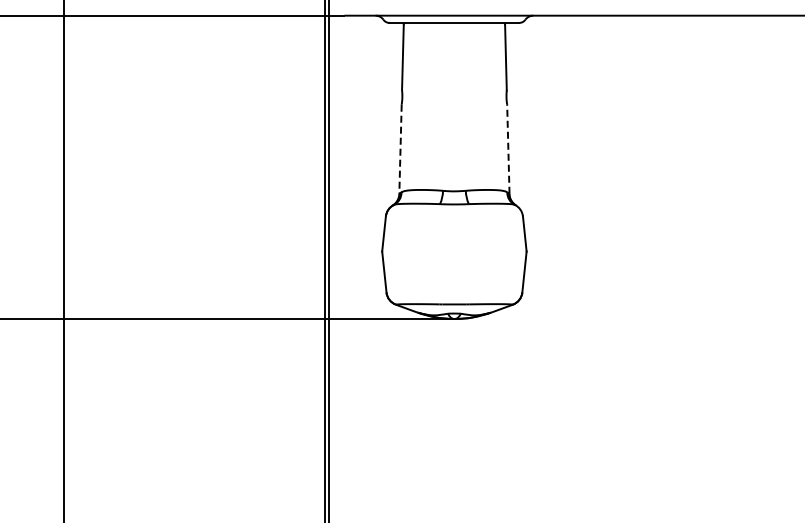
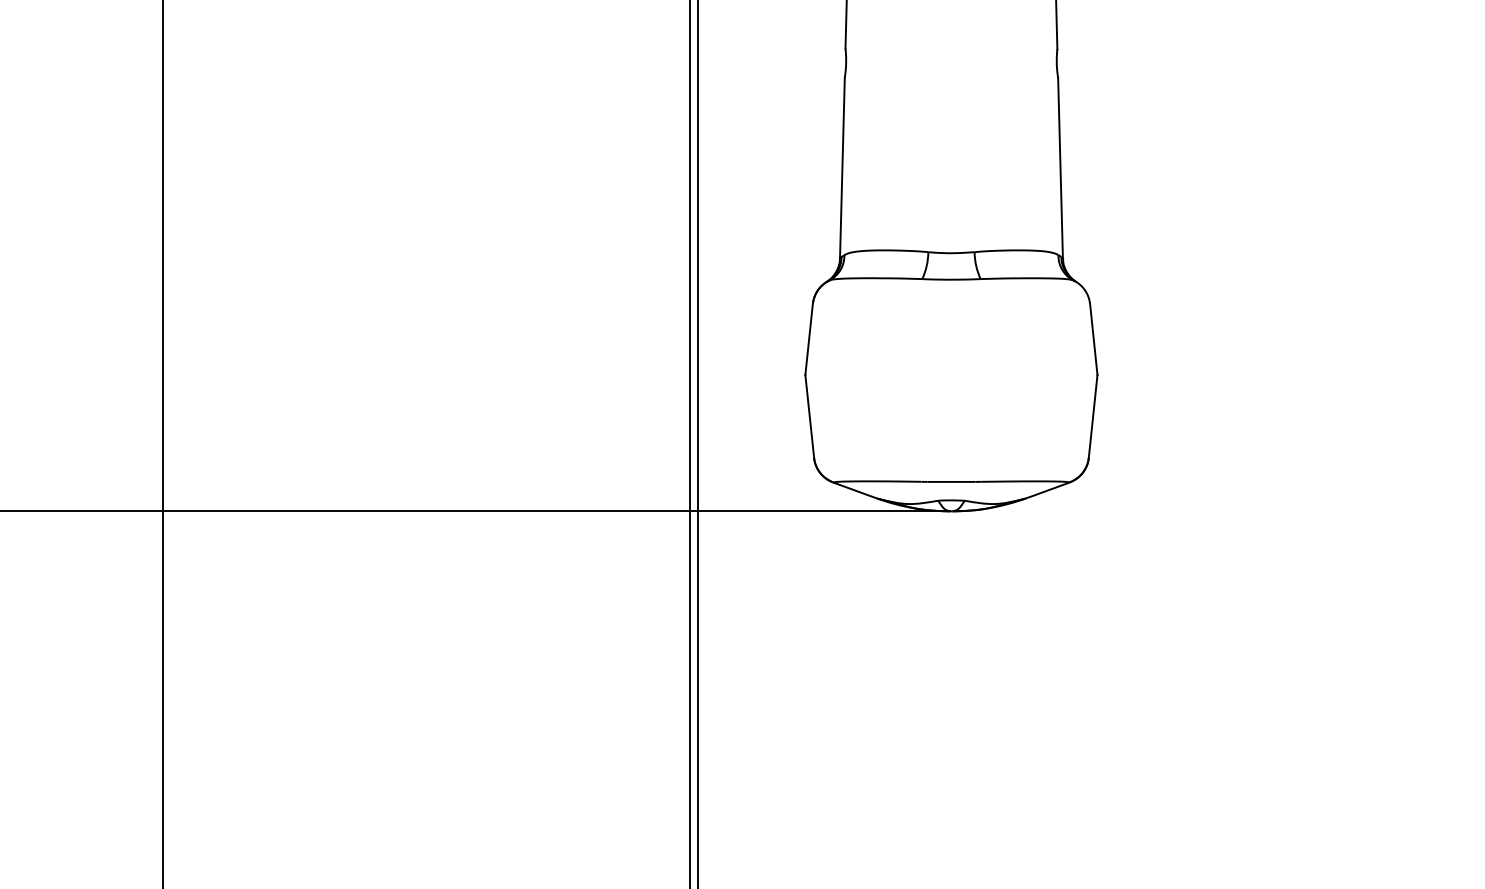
line: (400, 149) -> (842, 168), dashed -> solid
line: (508, 149) -> (1060, 168), dashed -> solid

